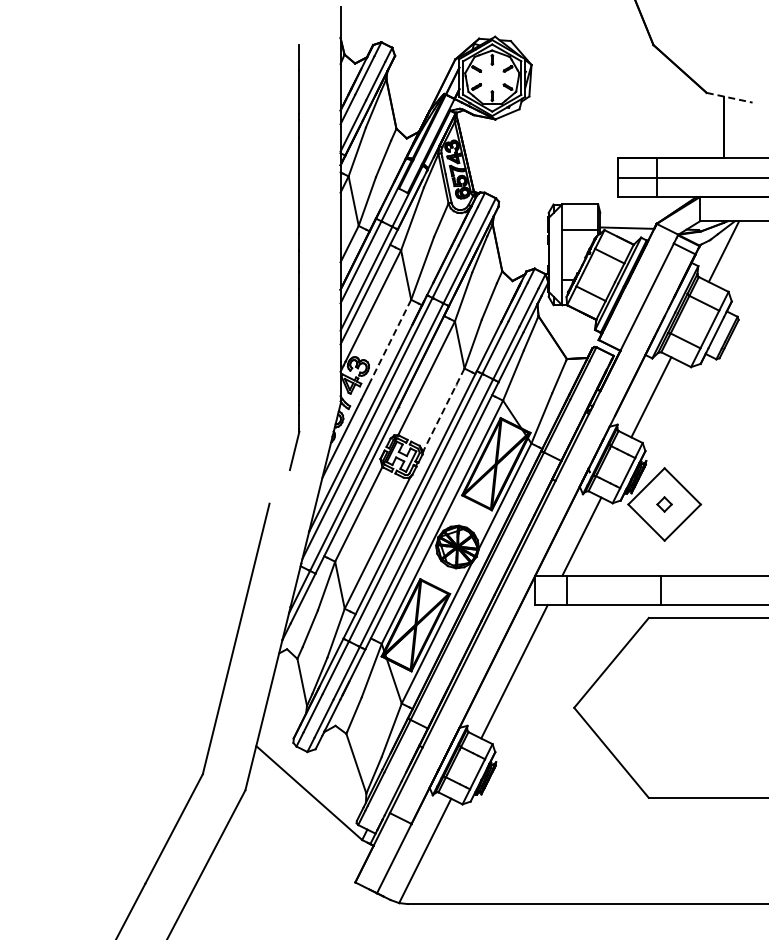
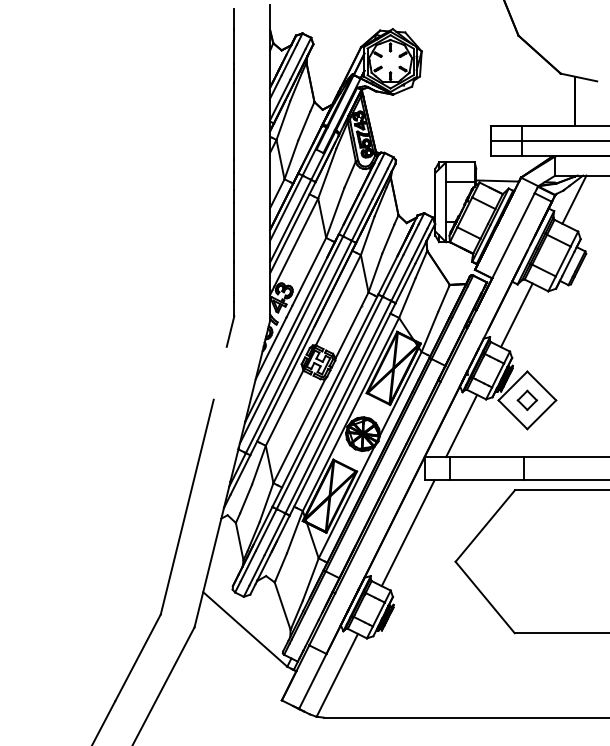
line: (730, 97) -> (579, 77), dashed -> solid
part: (294, 257) -> (230, 178), moved
line: (389, 342) -> (308, 271), dashed -> solid
line: (443, 410) -> (351, 325), dashed -> solid
part: (664, 504) -> (527, 400), size x1.67

